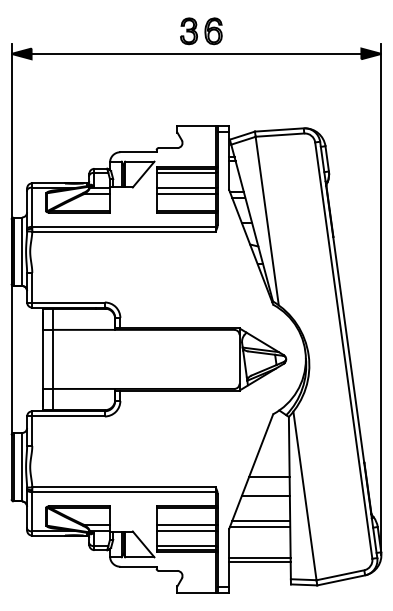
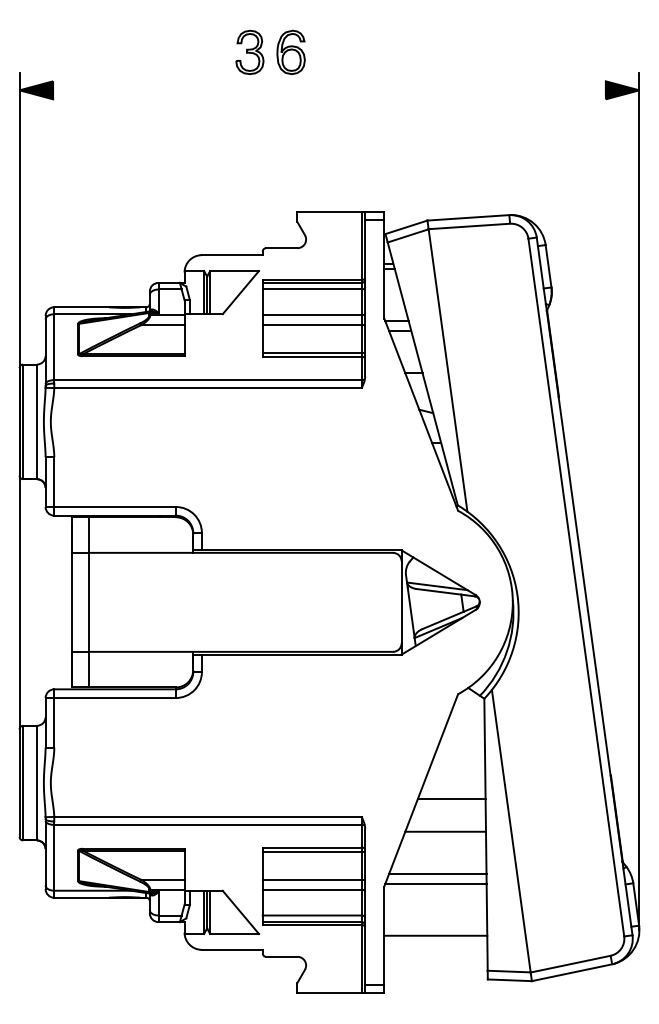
part: (201, 31) -> (270, 52), moved
line: (196, 53) -> (329, 89), removed
line: (259, 561) -> (435, 941), removed

